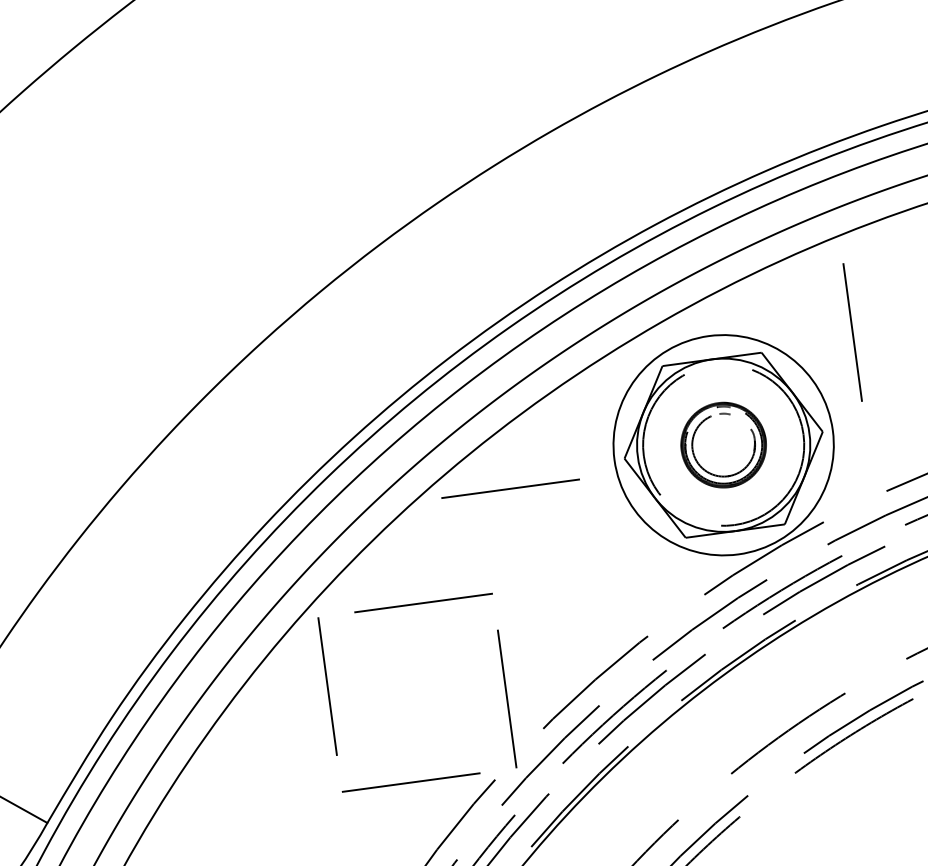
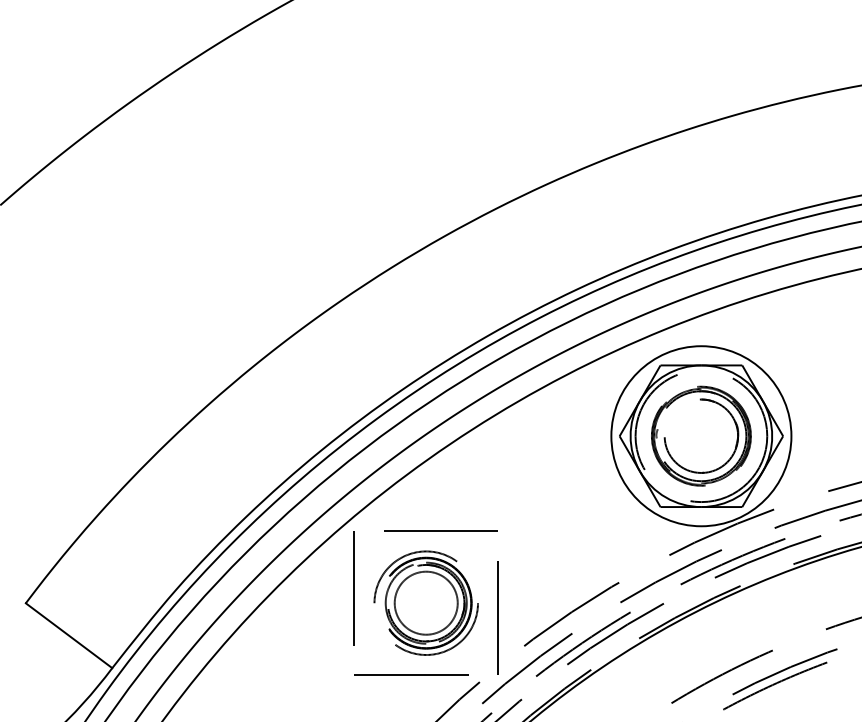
line: (851, 331) -> (817, 358), removed
part: (723, 444) -> (701, 435), size x1.43
line: (509, 488) -> (523, 447), removed
part: (416, 692) -> (425, 602), added

